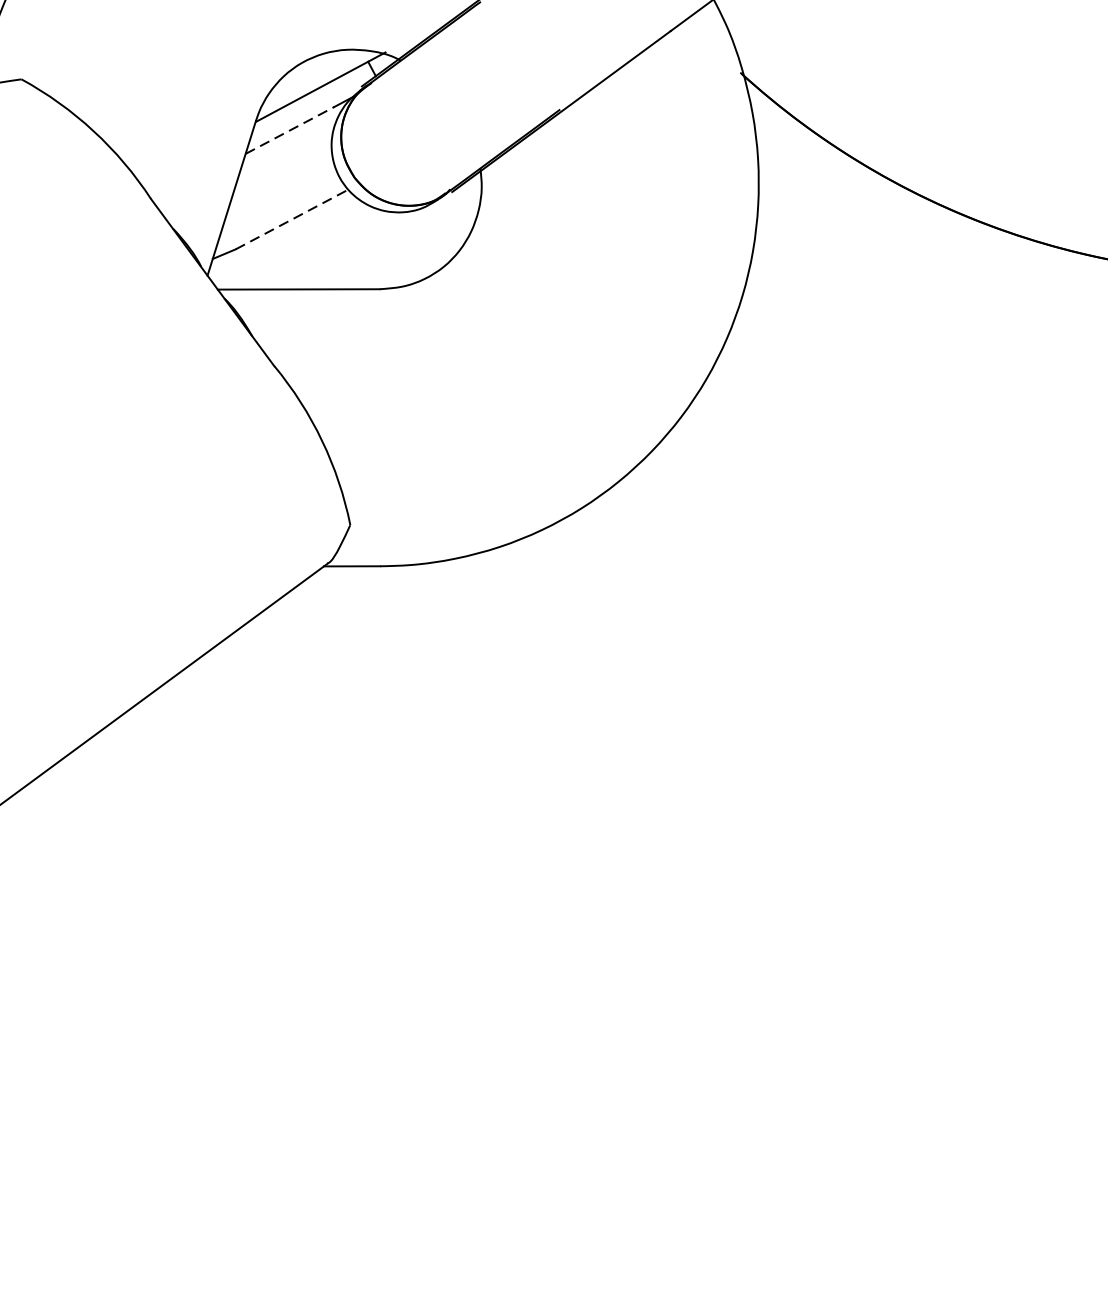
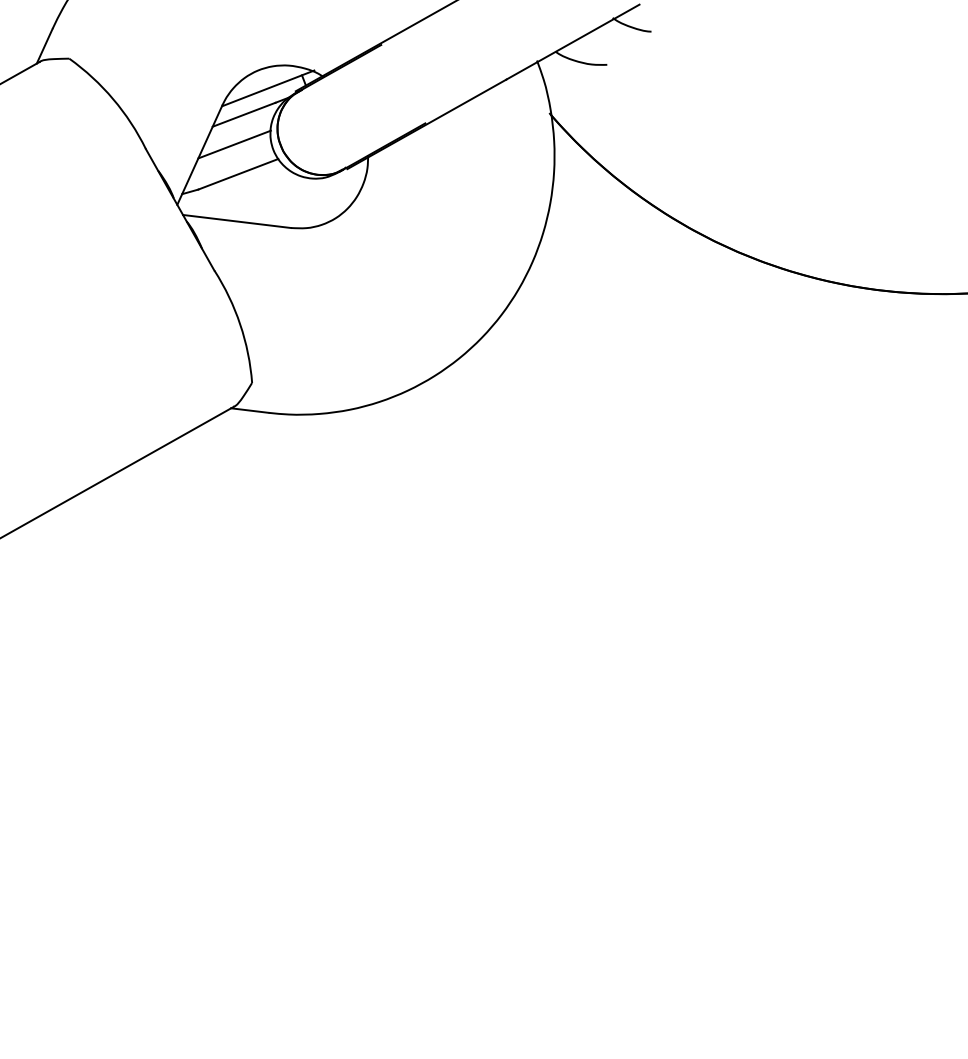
line: (290, 130) -> (244, 114), dashed -> solid
line: (281, 176) -> (234, 144), added
line: (292, 219) -> (238, 174), dashed -> solid

